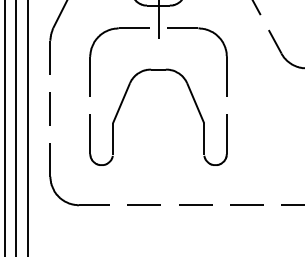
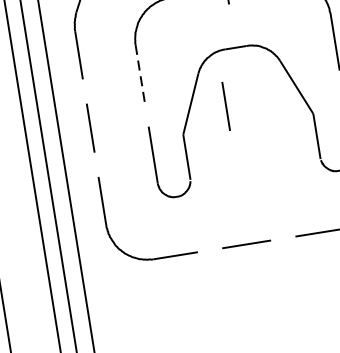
line: (90, 76) -> (140, 73), solid -> dashed
line: (144, 108) -> (224, 106), added

